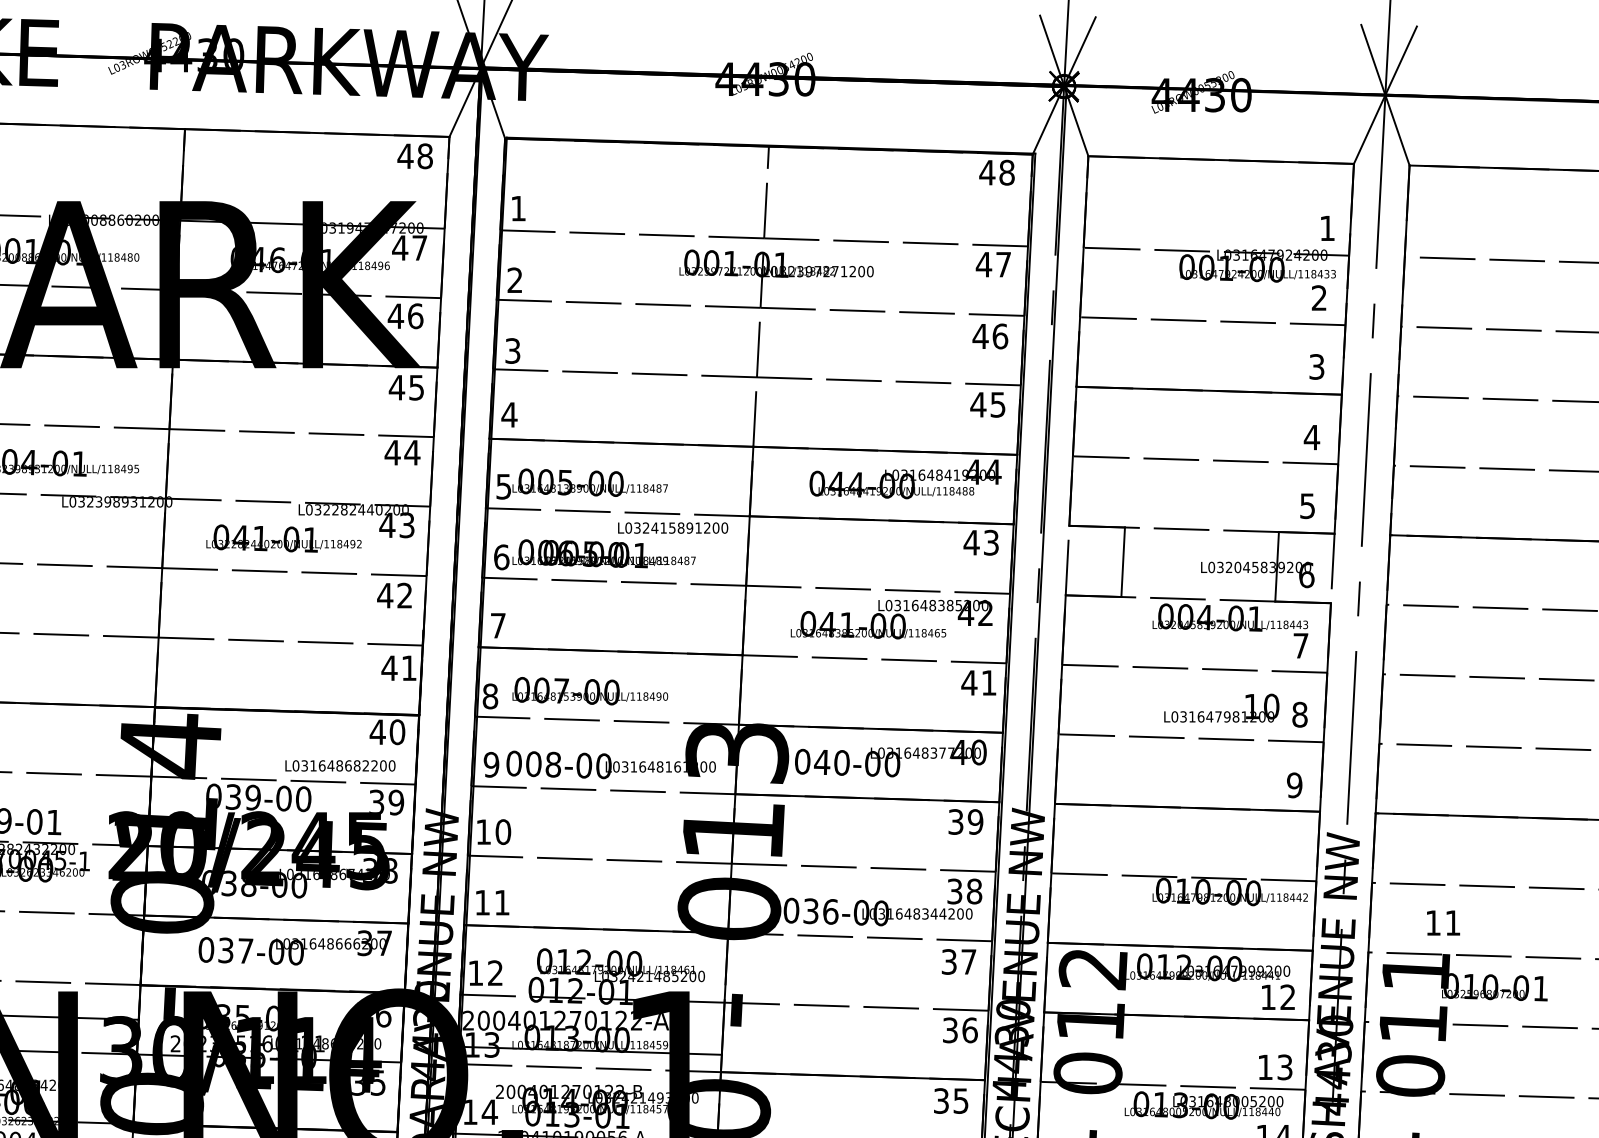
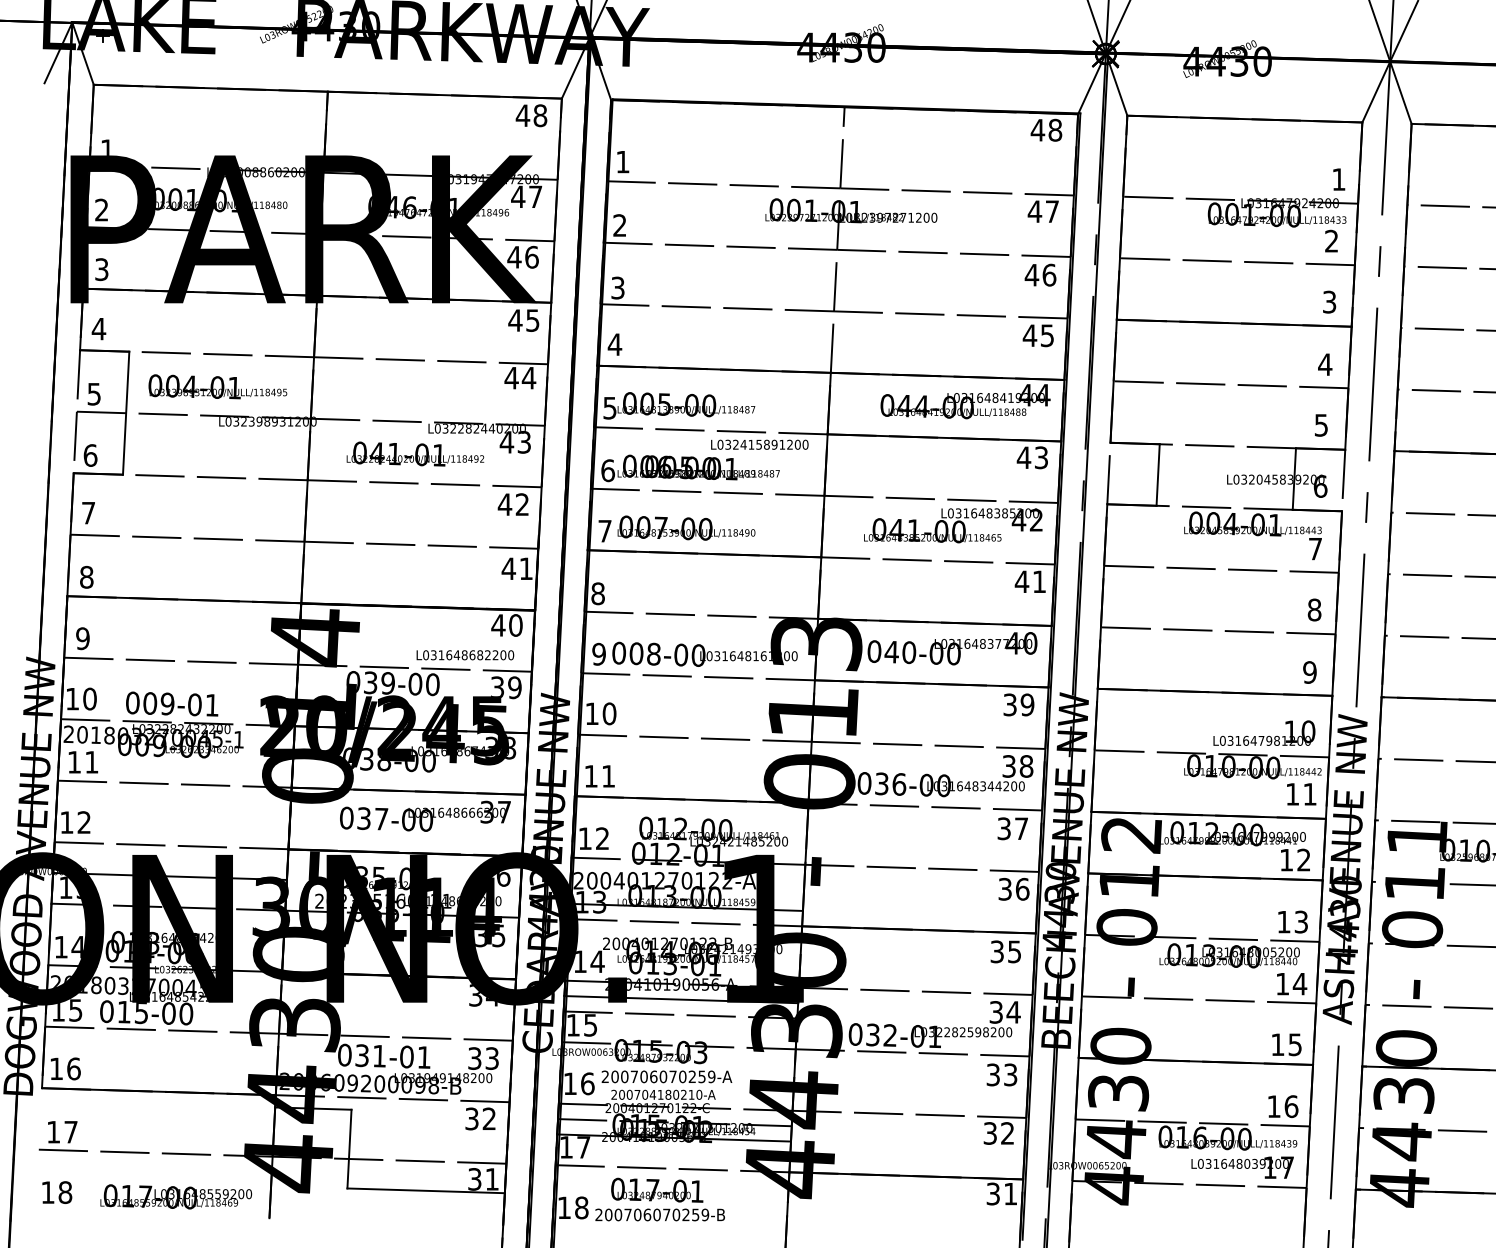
text: (590, 690) -> (686, 527), moved
text: (1221, 707) -> (1264, 732), moved
text: (1443, 923) -> (1301, 794), moved

